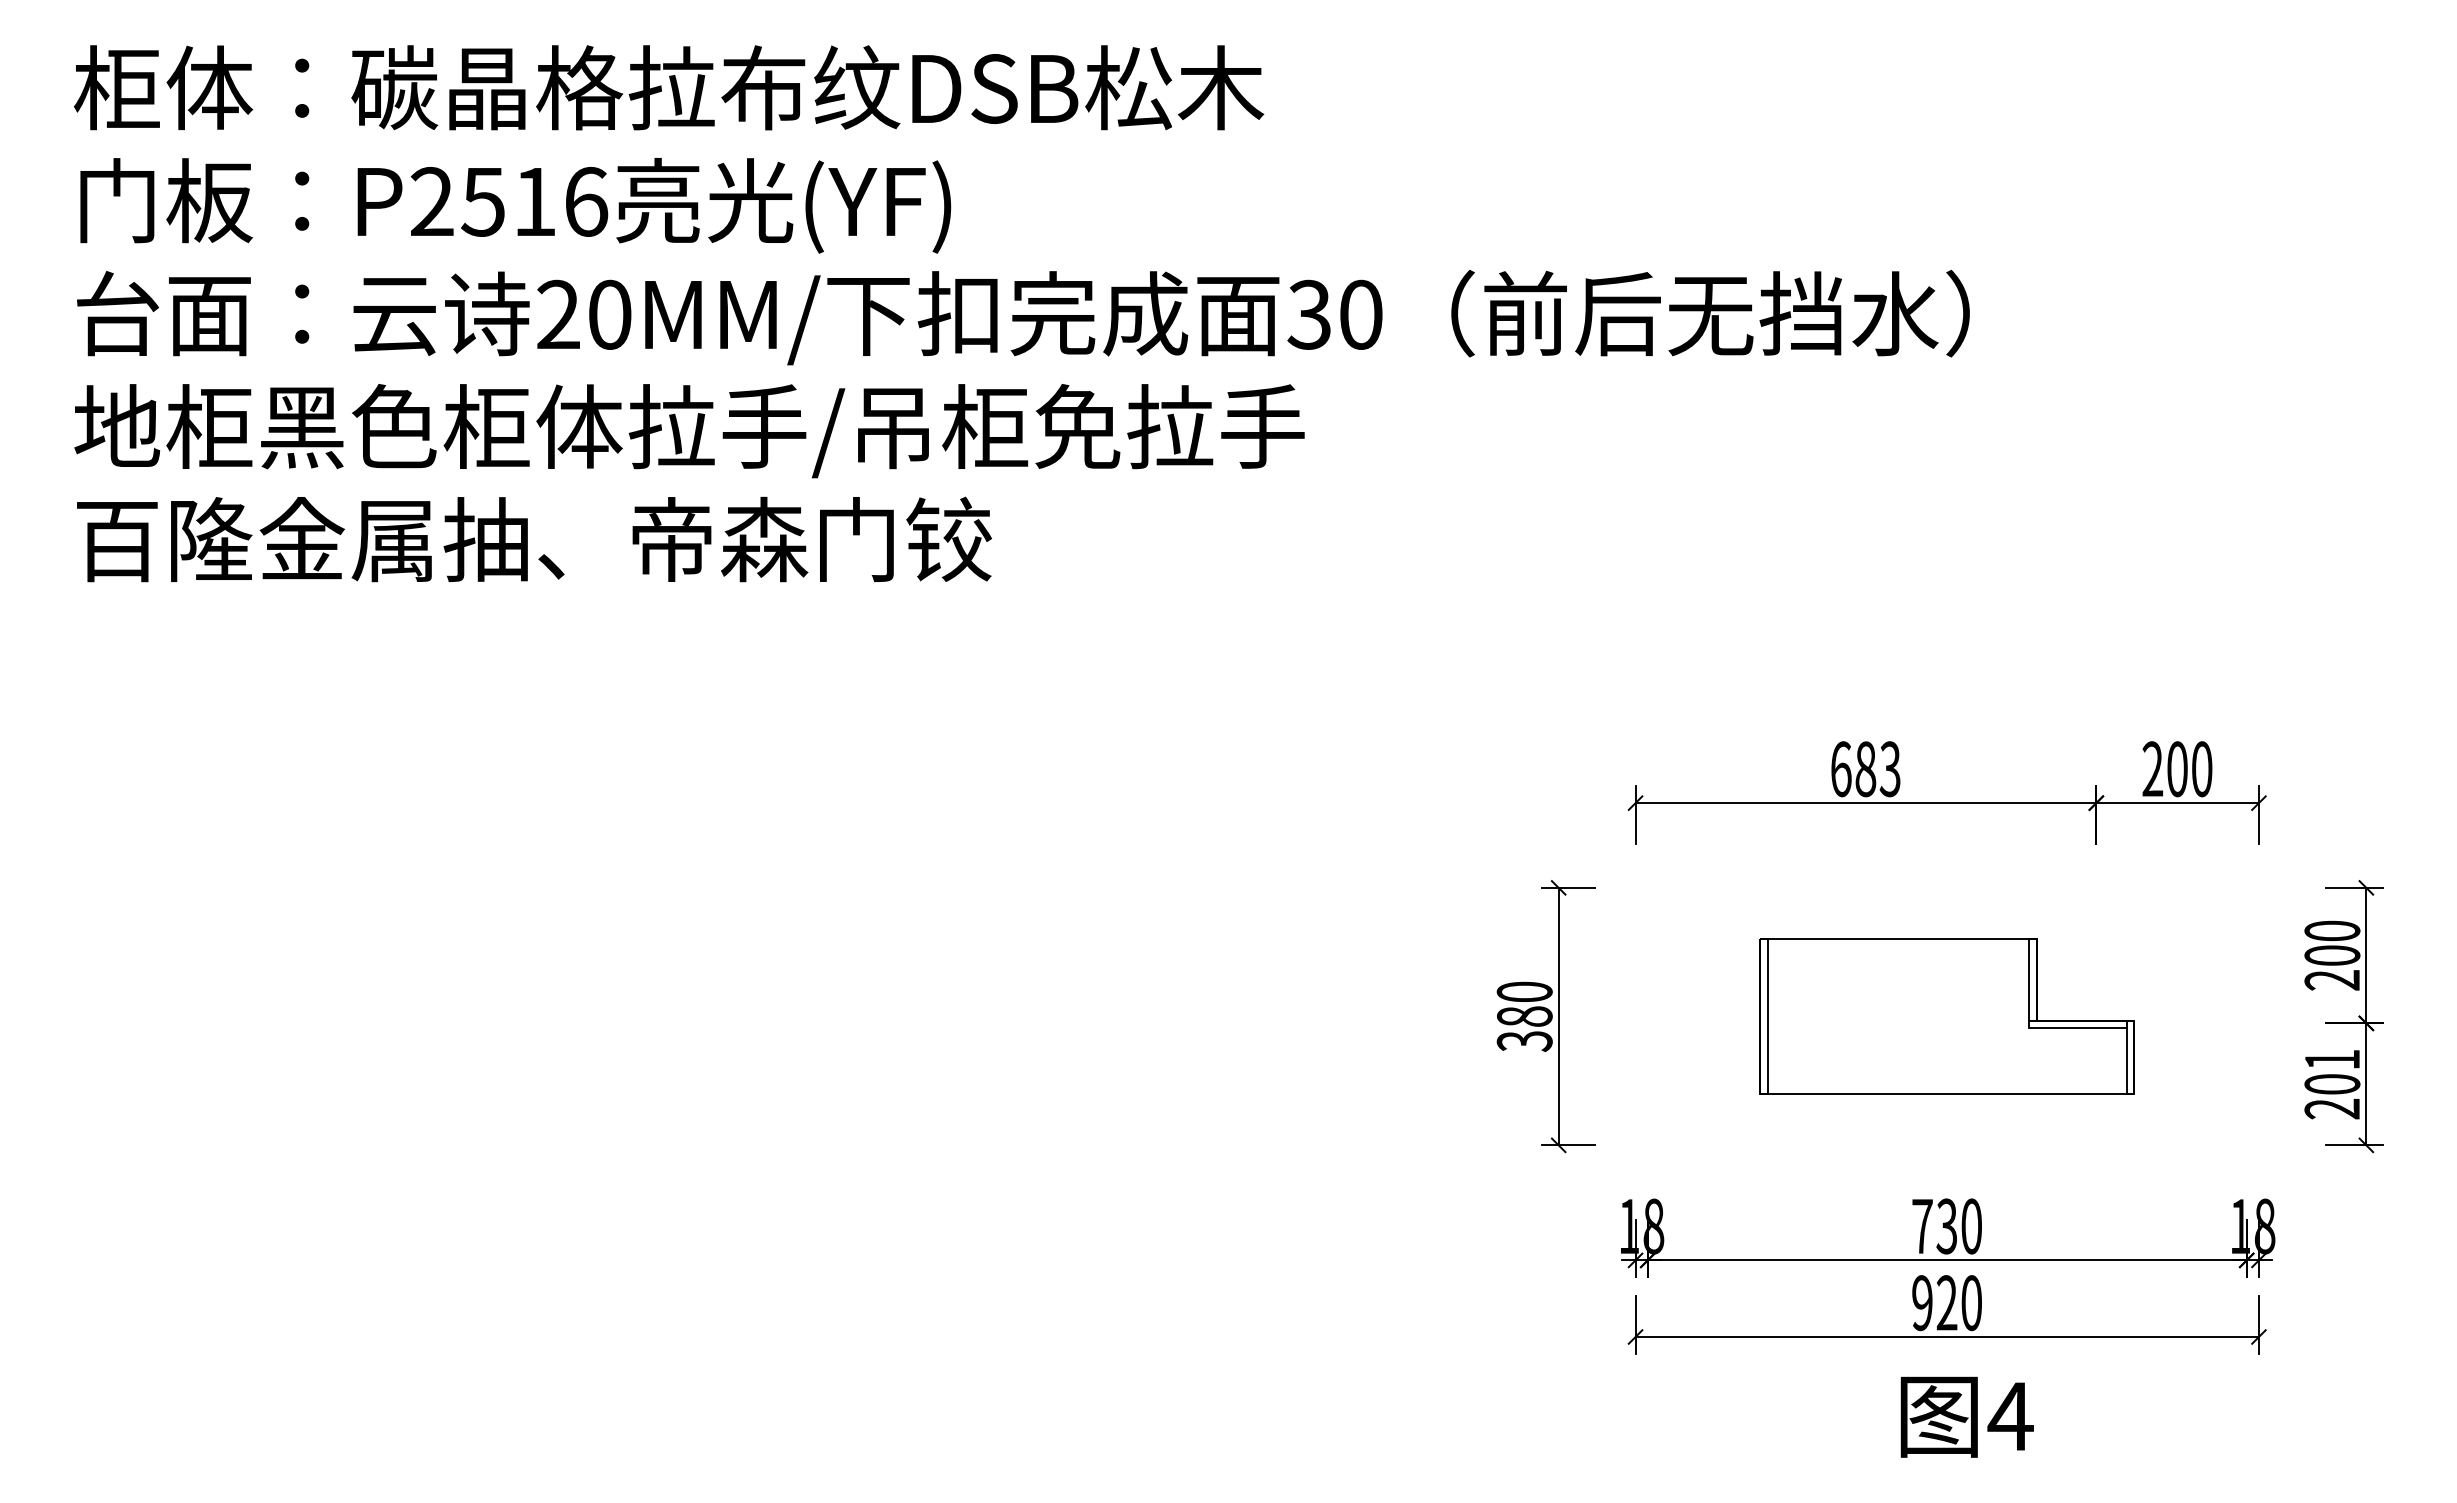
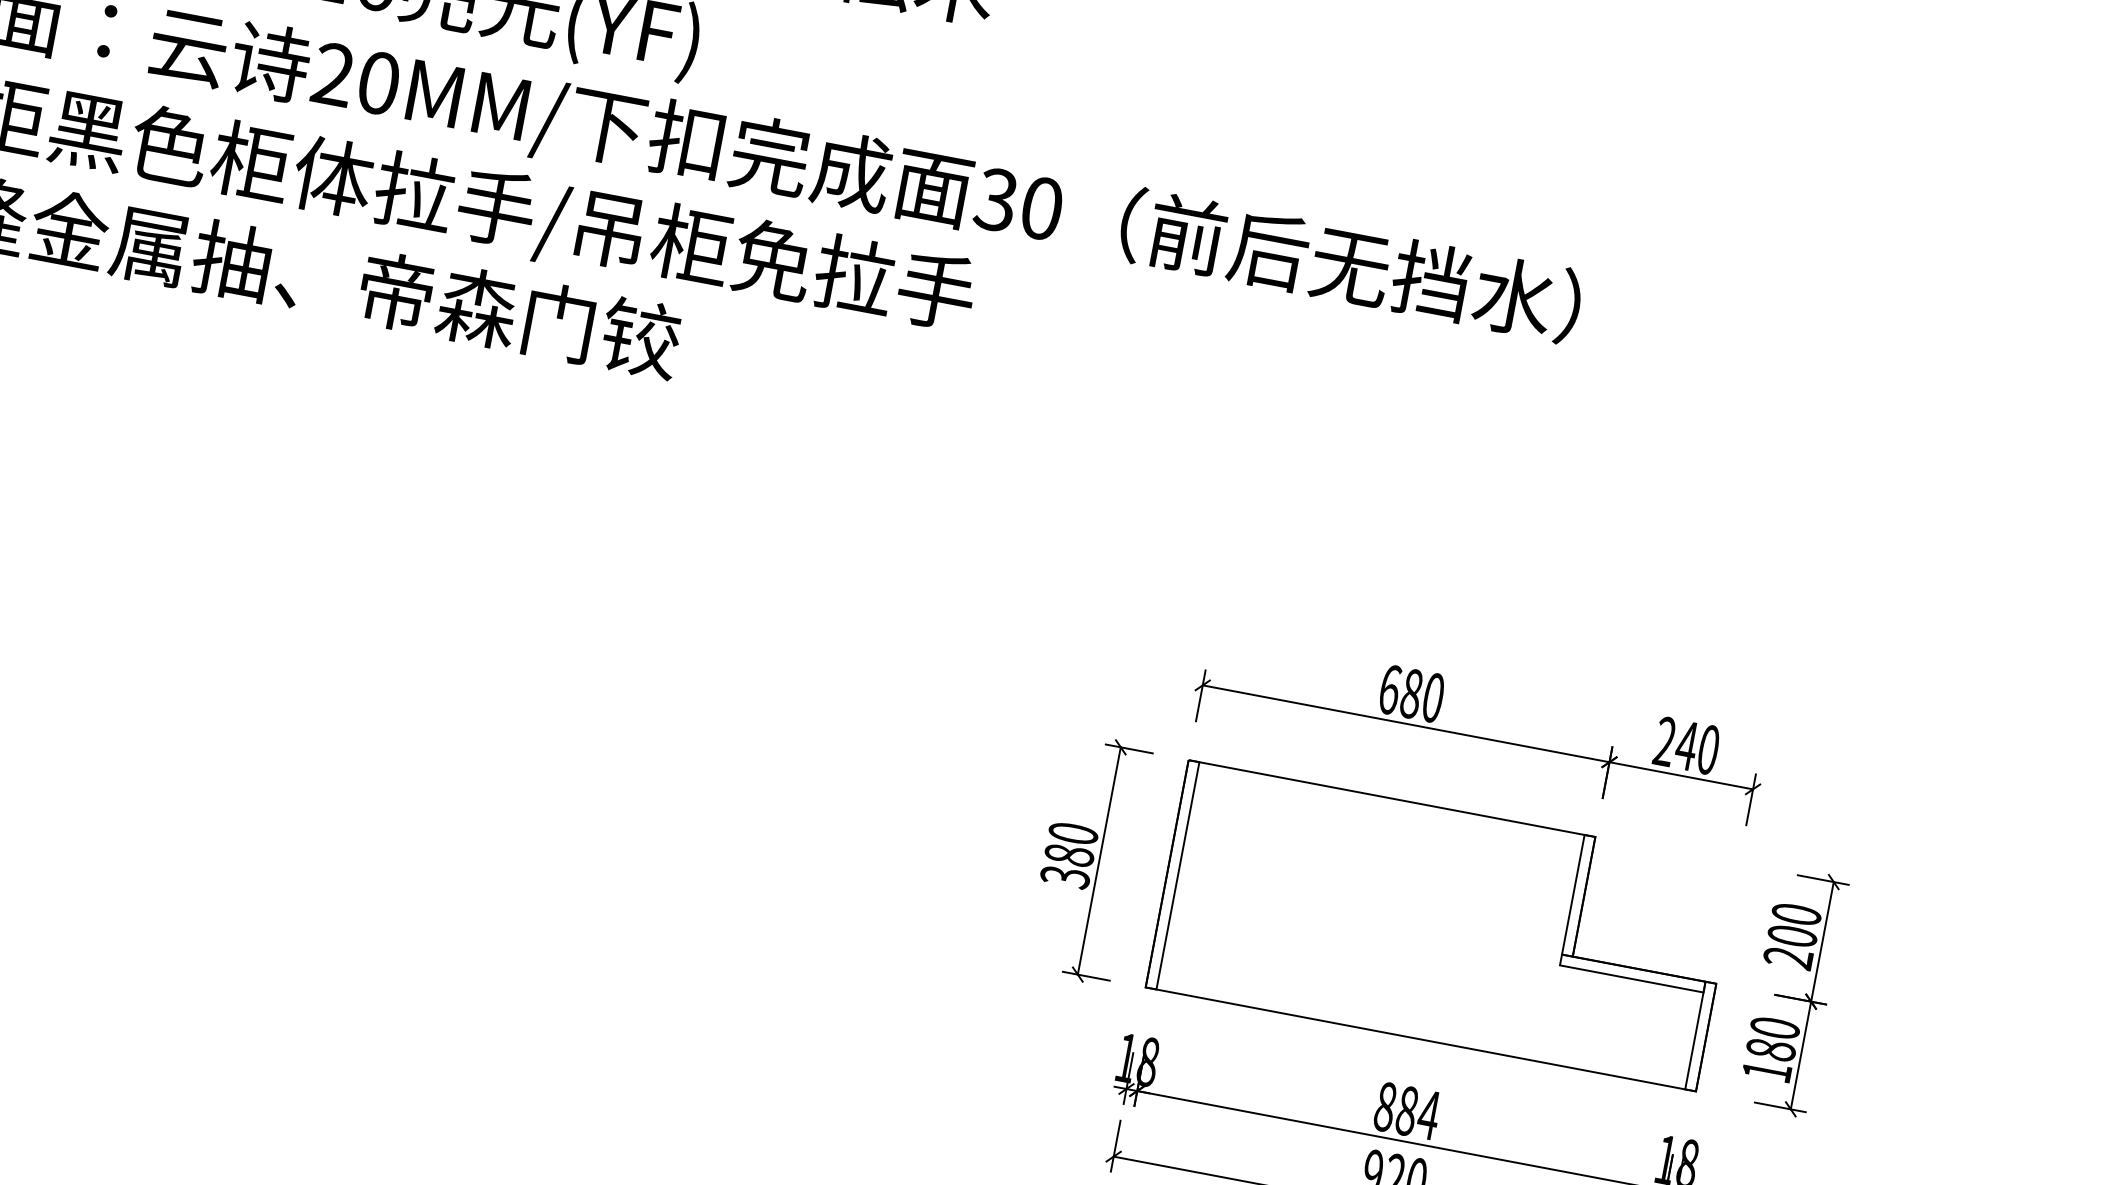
text: (1889, 769) -> (1432, 698), 683 -> 680
text: (2177, 769) -> (1686, 746), 200 -> 240
part: (1947, 1016) -> (1442, 925), size x1.67
text: (2332, 1084) -> (1771, 1049), 201 -> 180
text: (1947, 1226) -> (1407, 1111), 730 -> 884

